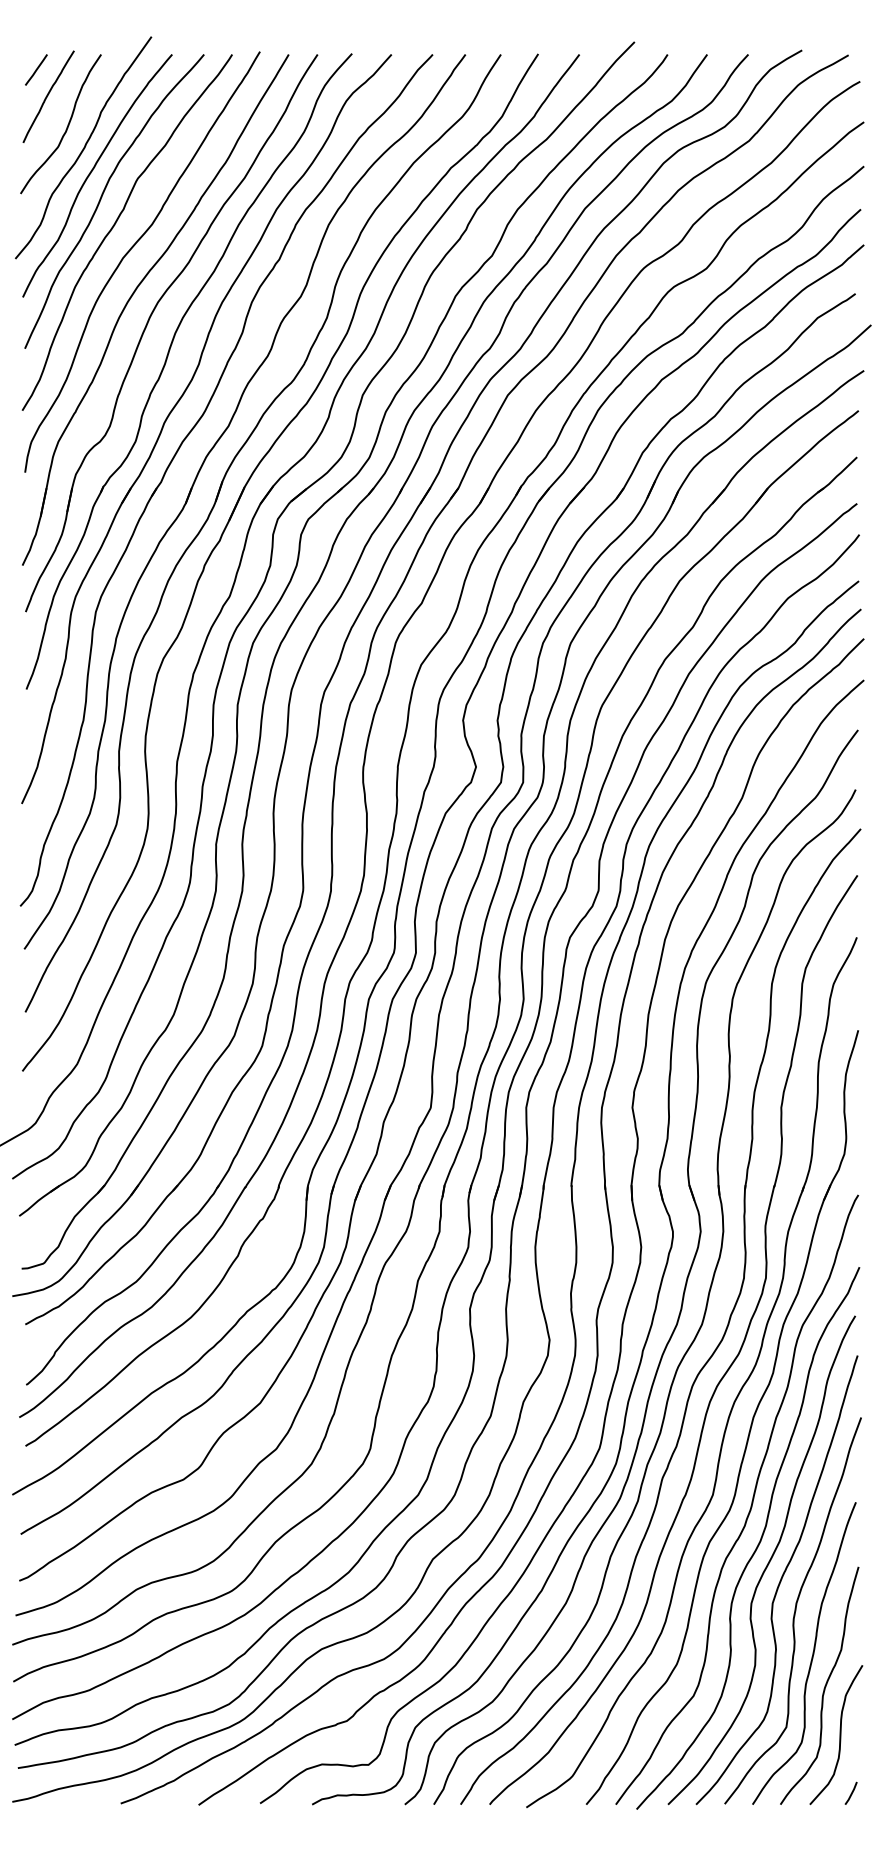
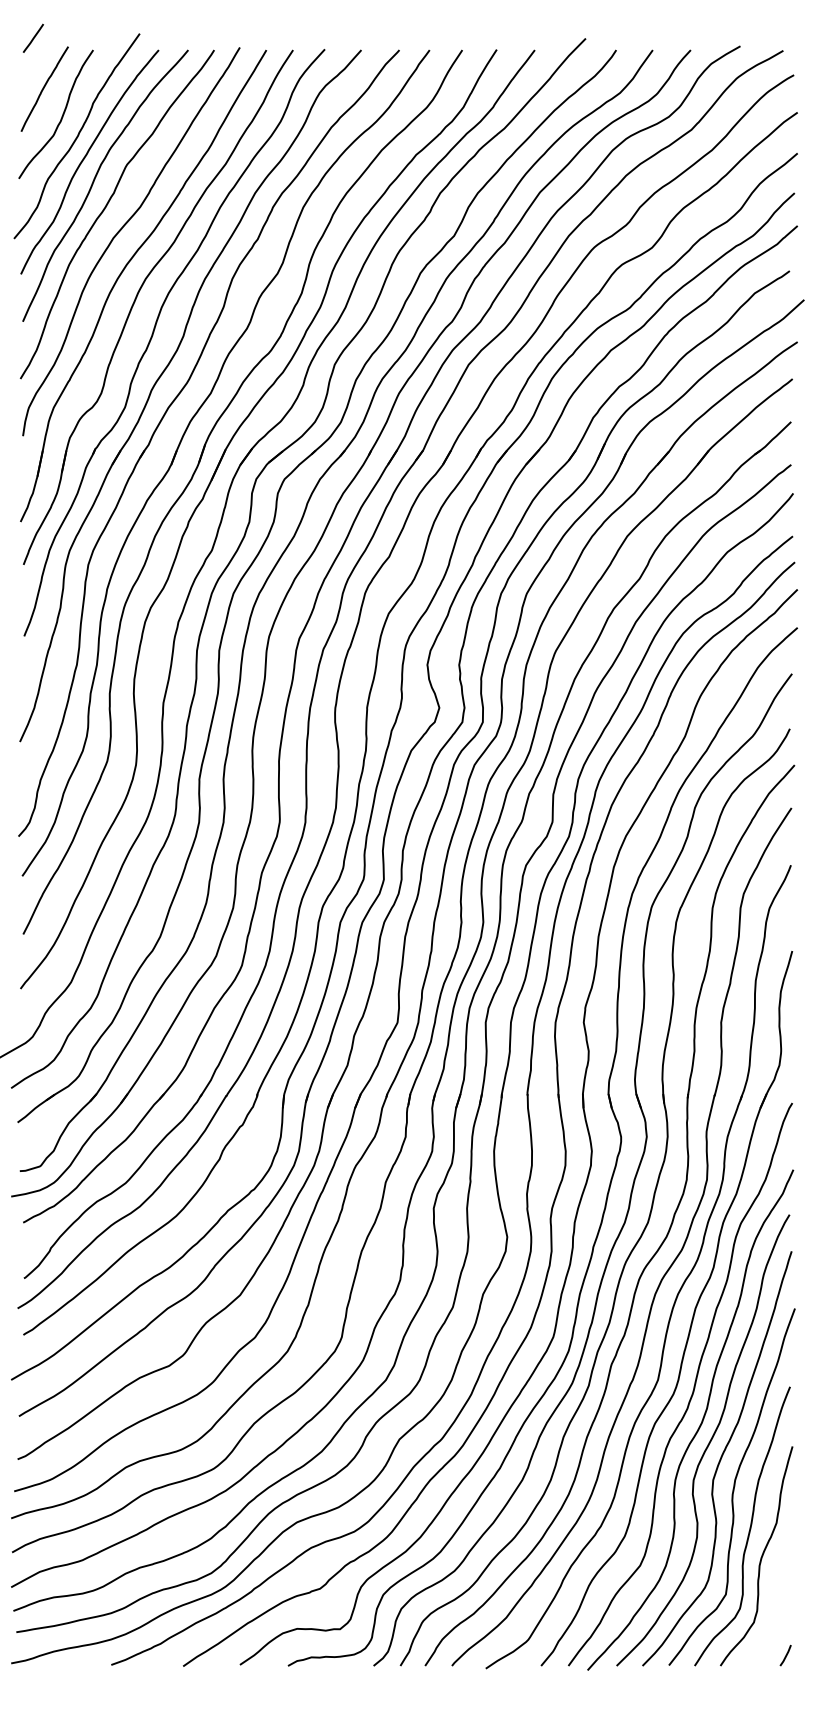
line: (36, 69) -> (33, 37), moved
curve: (839, 1735) -> (774, 1602), removed

